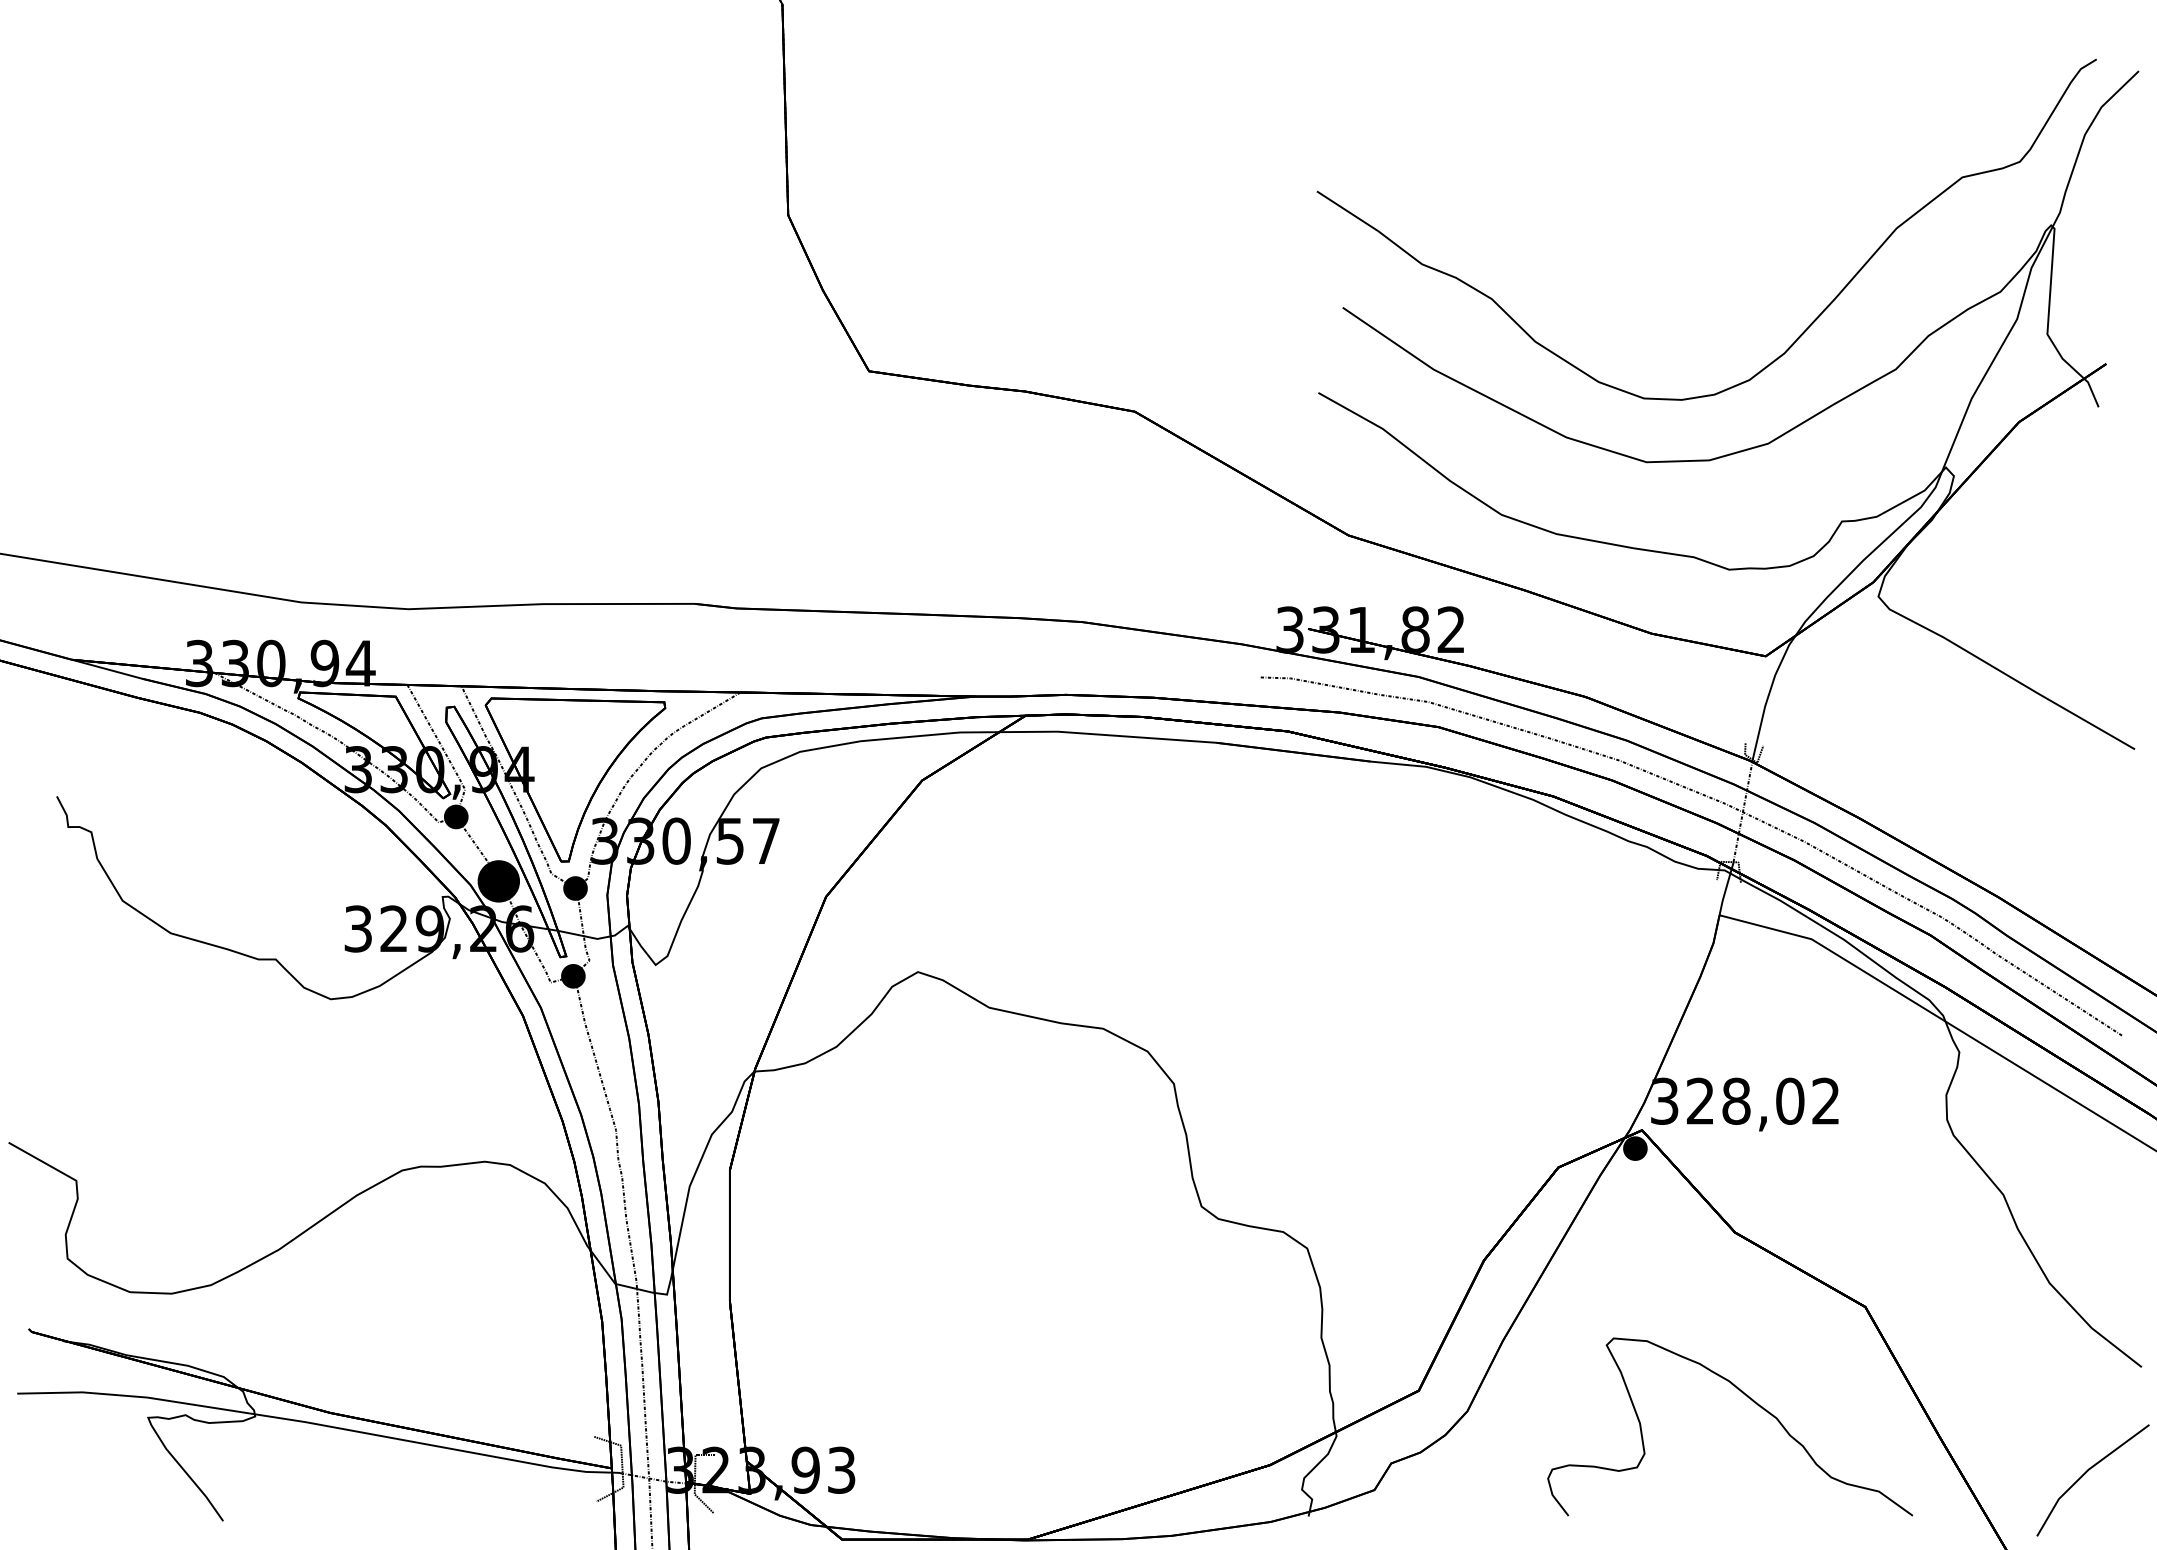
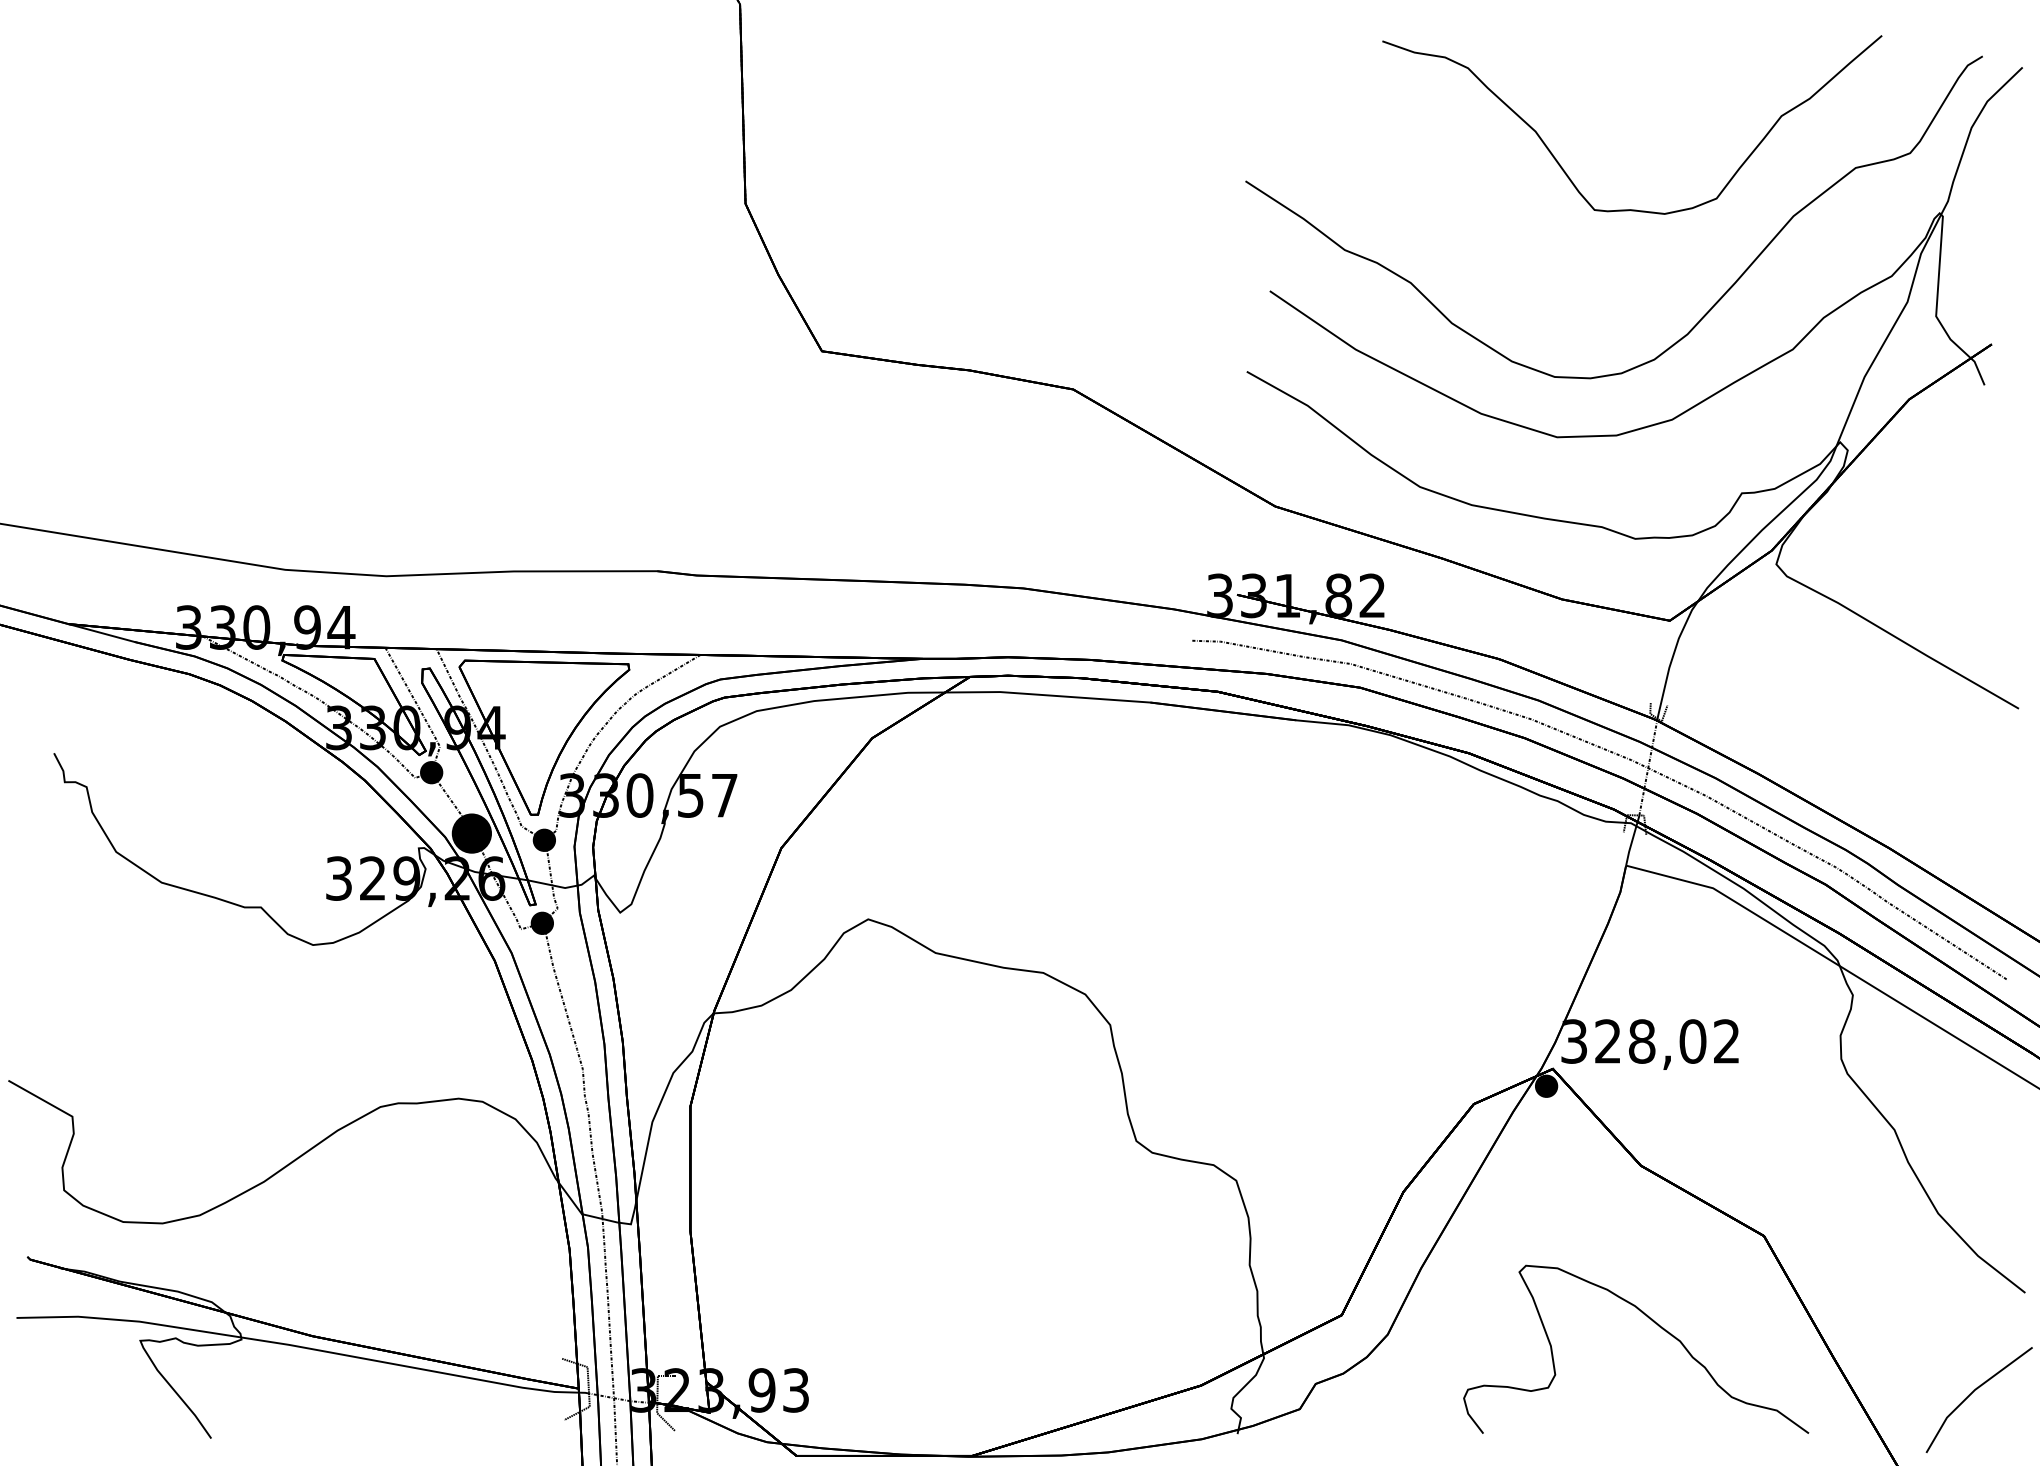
part: (1656, 182) -> (1566, 172), added

